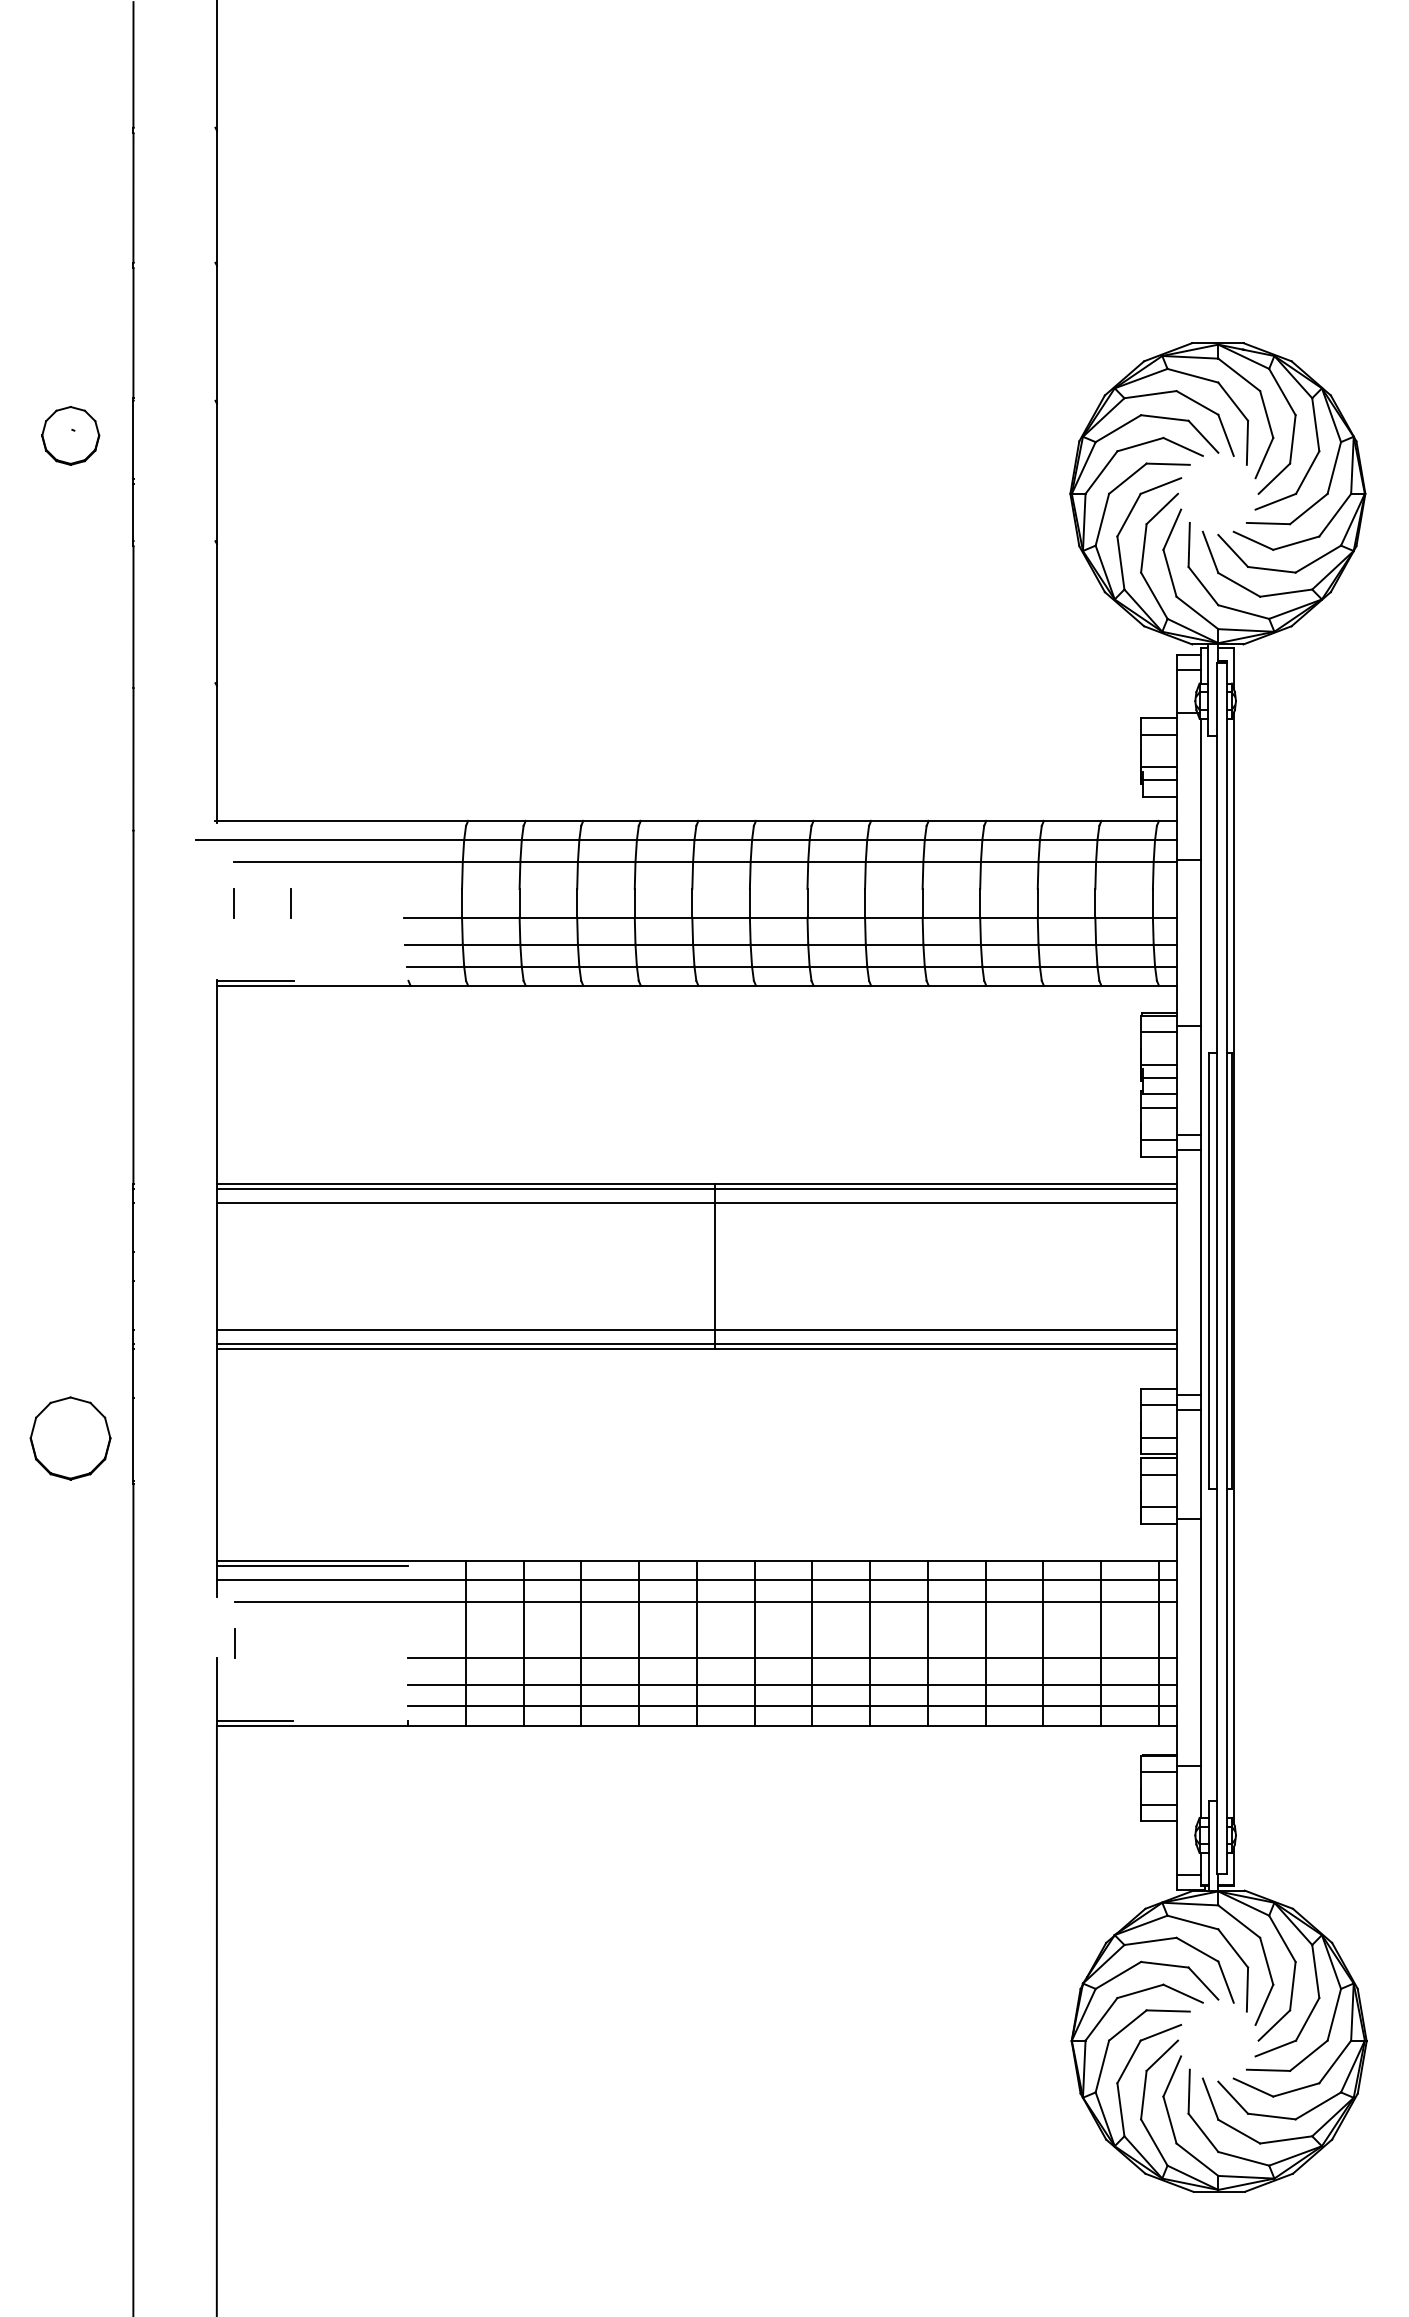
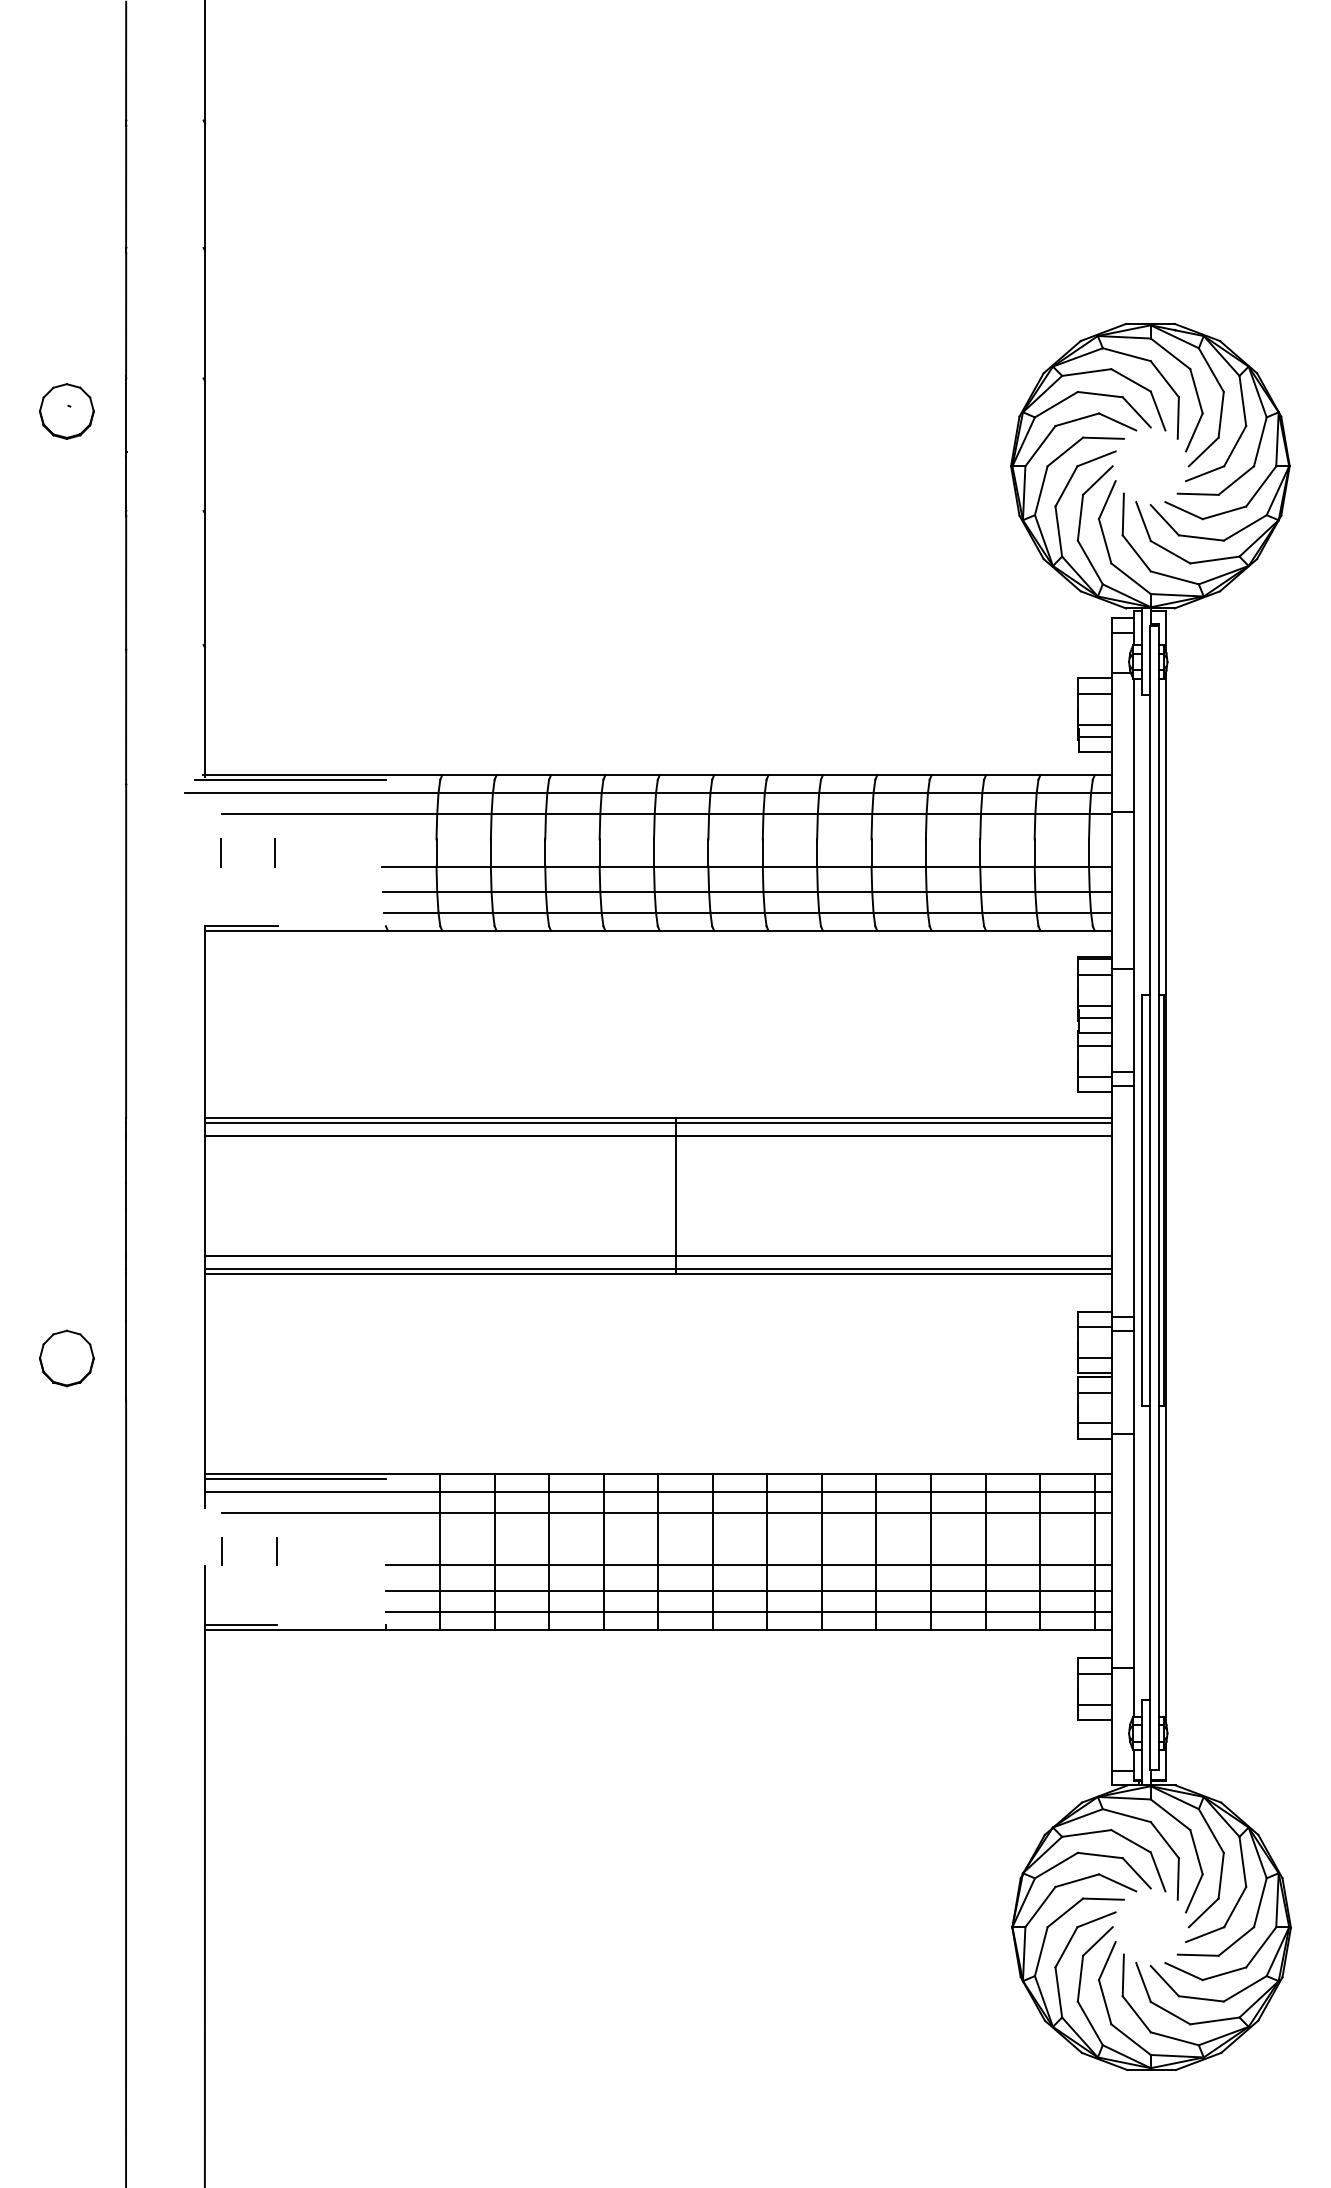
line: (307, 825) -> (290, 779), added
part: (70, 1438) -> (66, 1358), size x0.71
line: (292, 1642) -> (276, 1551), added

